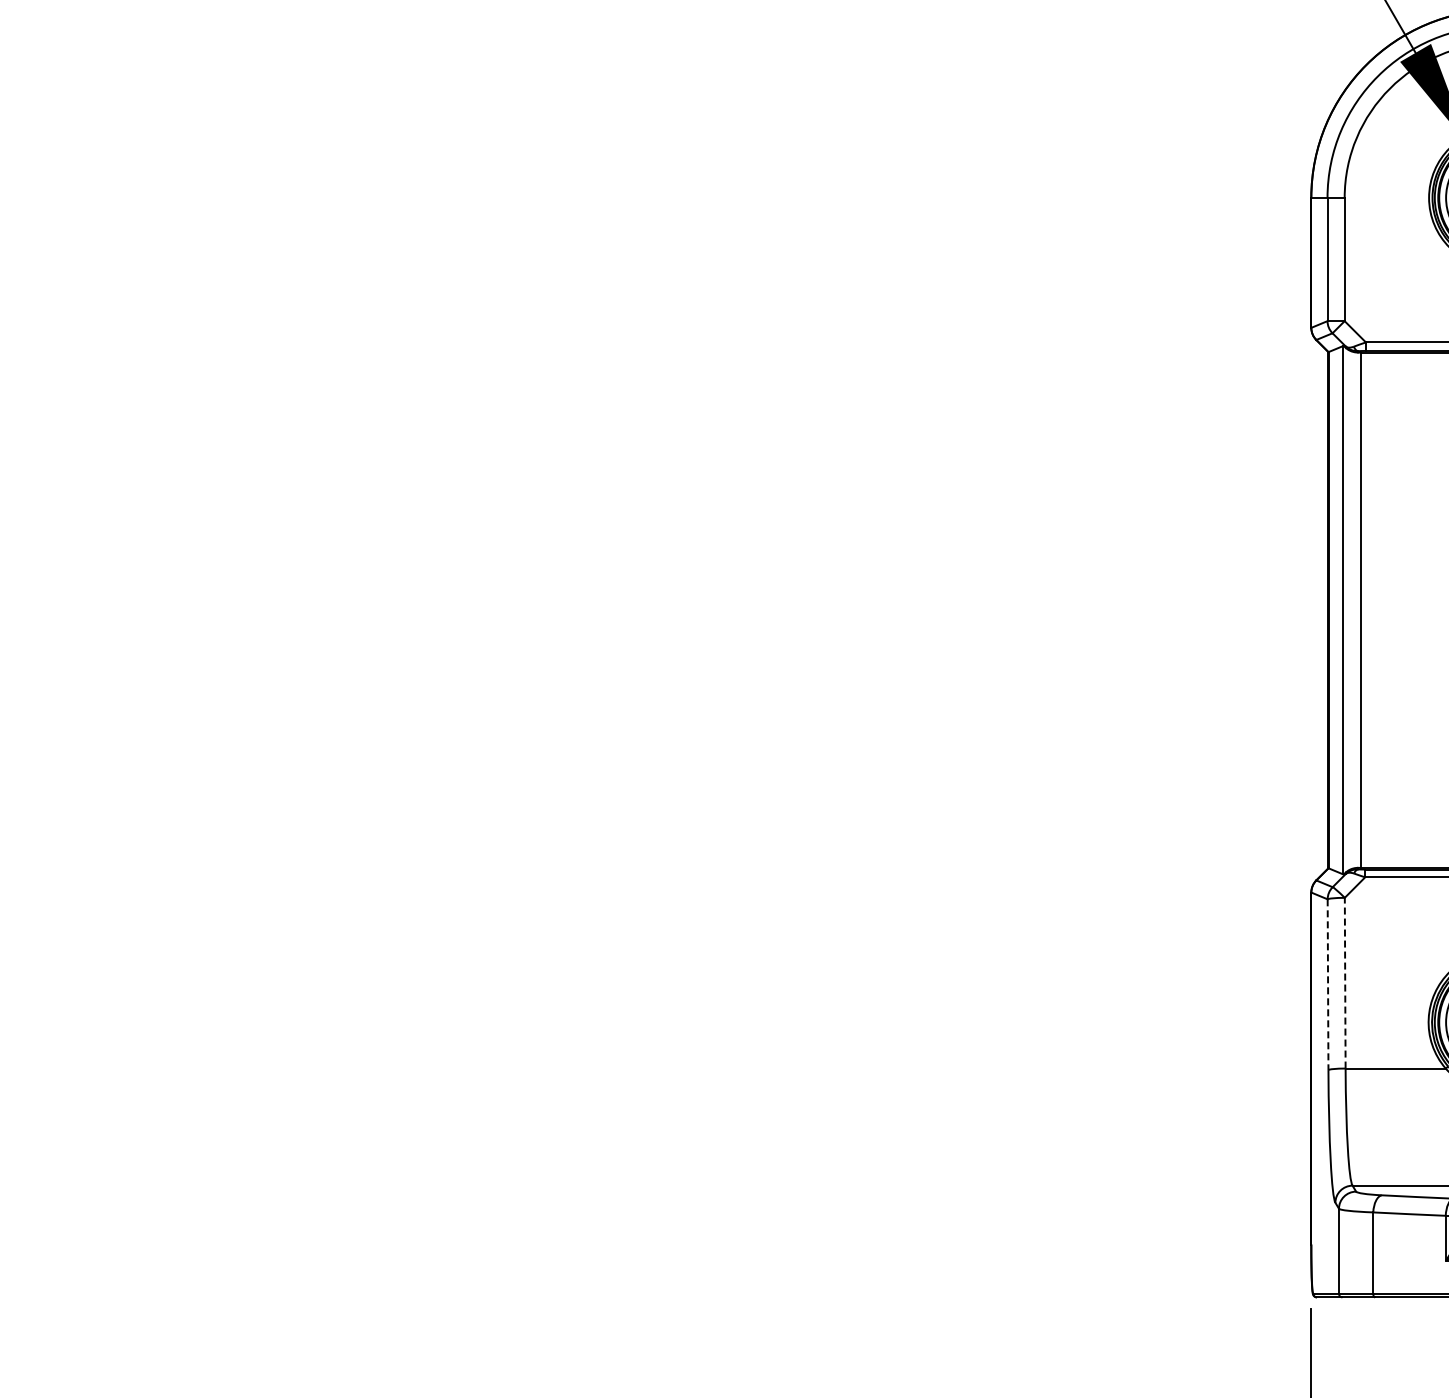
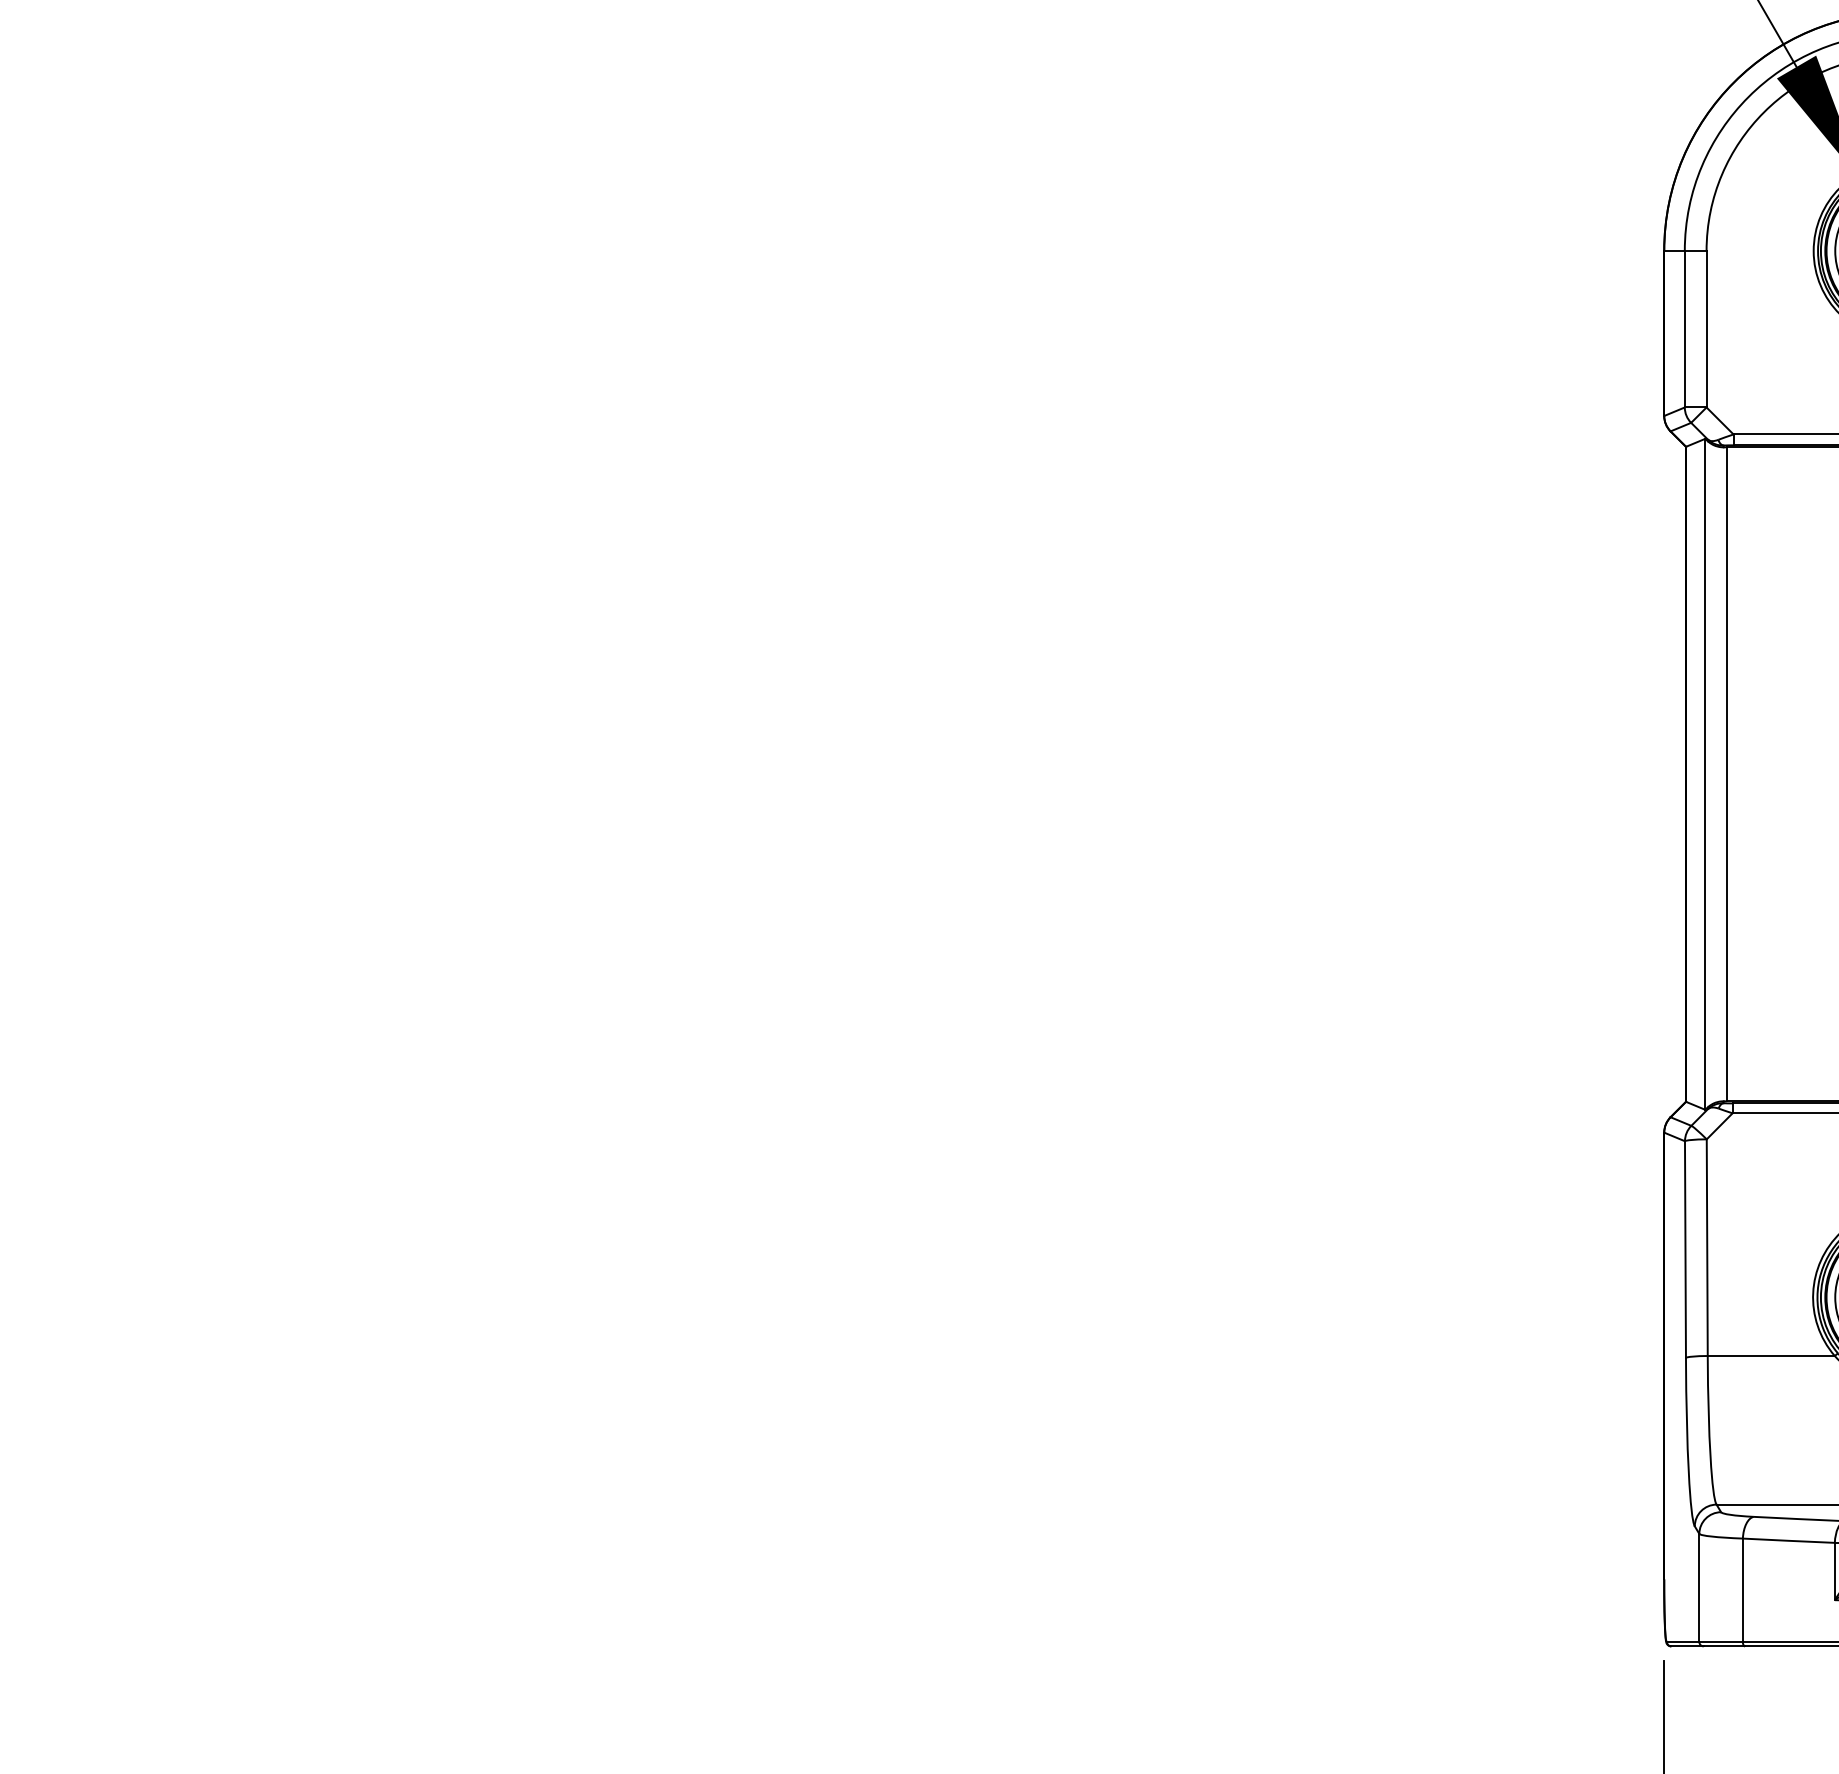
line: (1345, 982) -> (1707, 1246), dashed -> solid
line: (1328, 985) -> (1686, 1250), dashed -> solid

